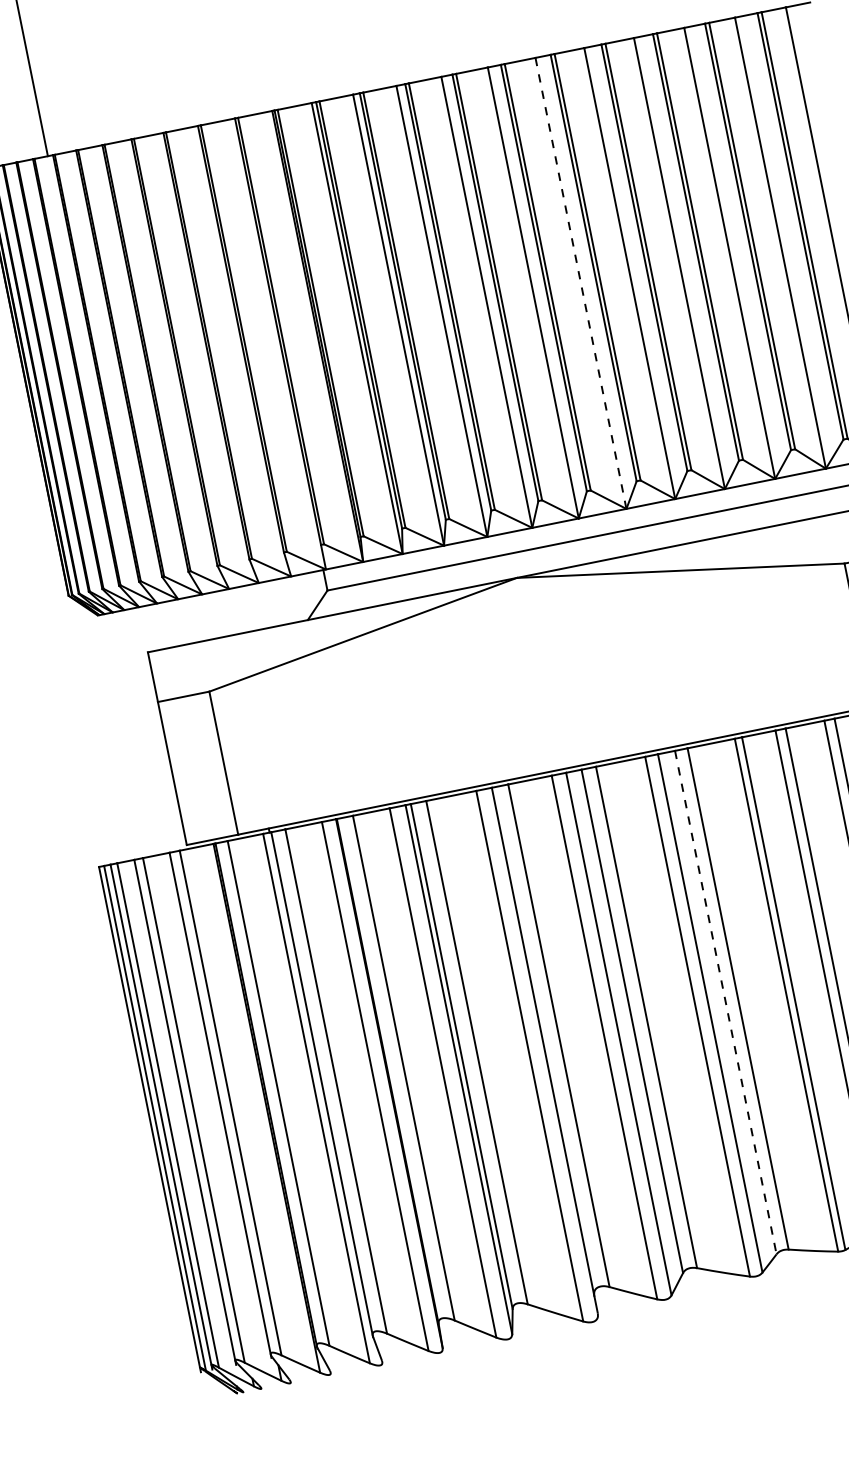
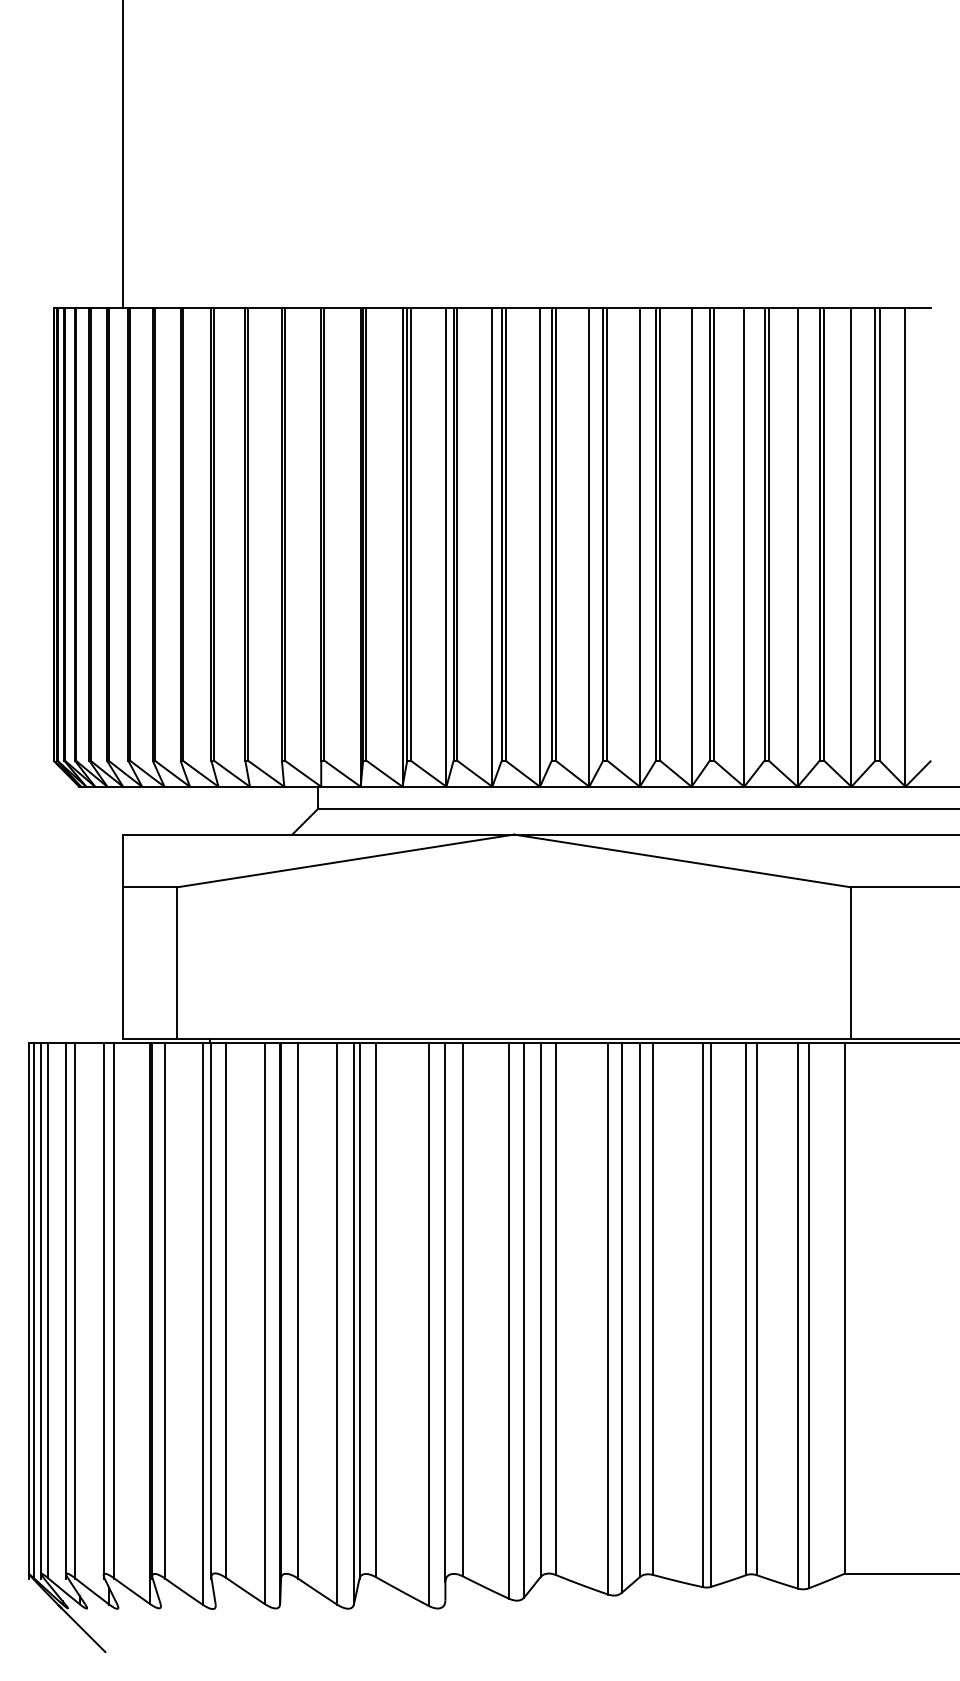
line: (580, 283) -> (639, 547), dashed -> solid
line: (725, 1002) -> (639, 1310), dashed -> solid
line: (262, 1410) -> (83, 1630), added

